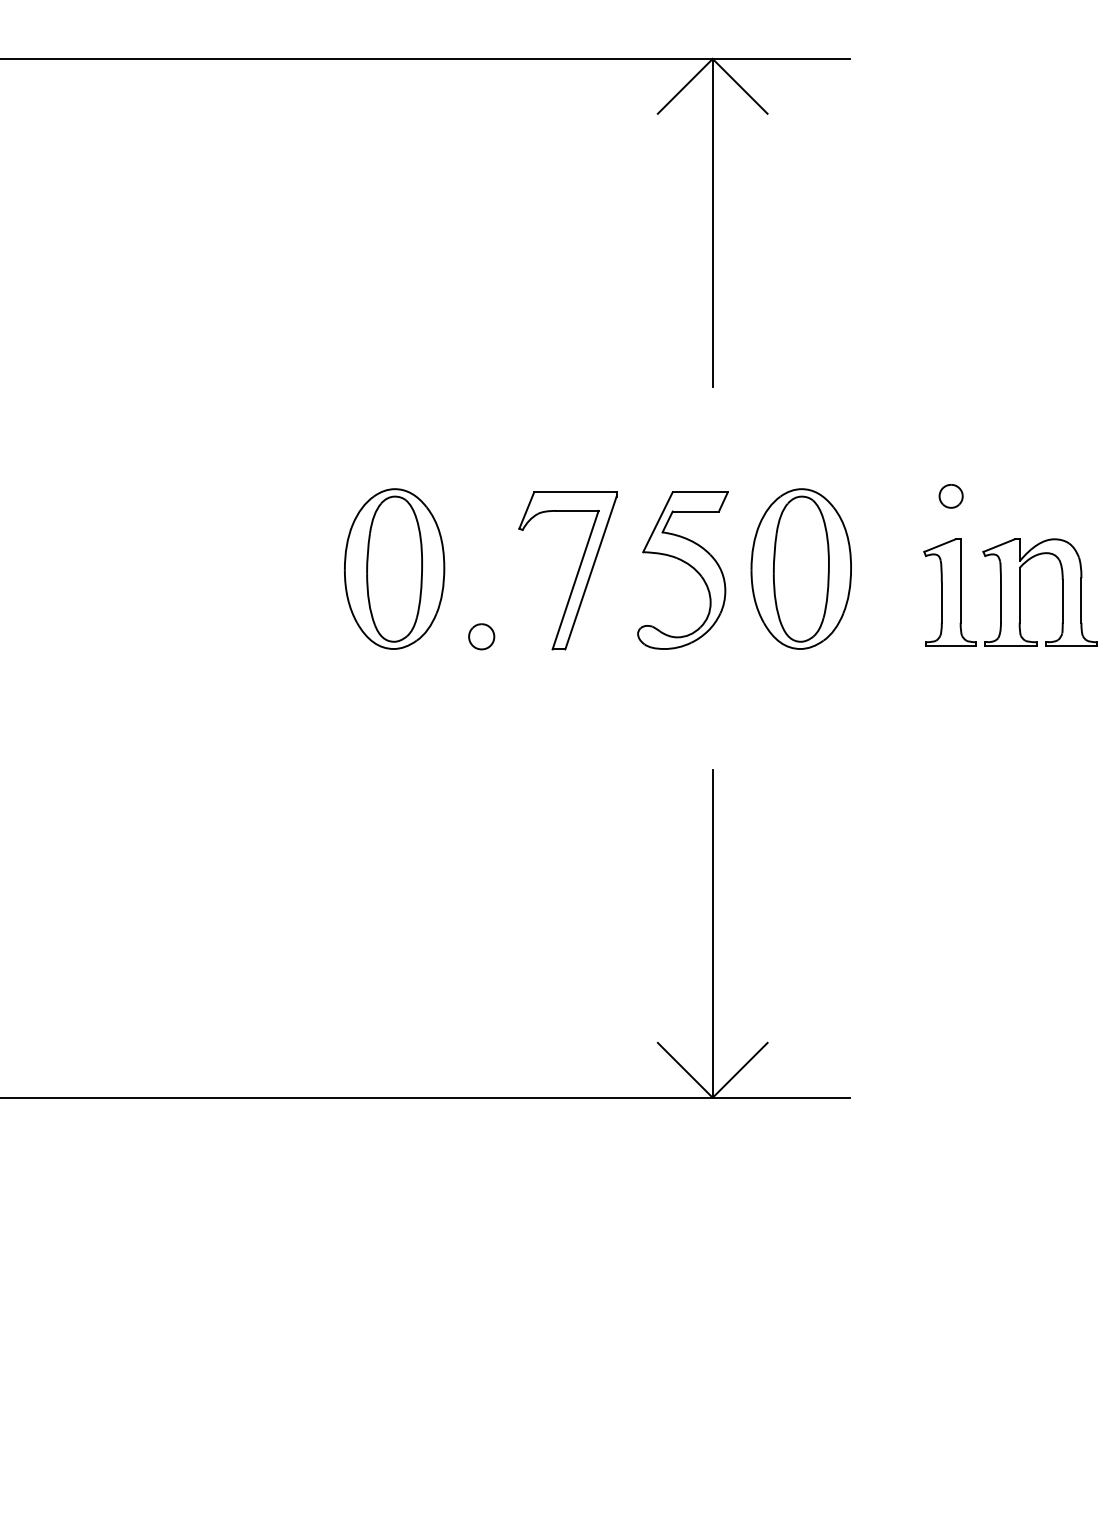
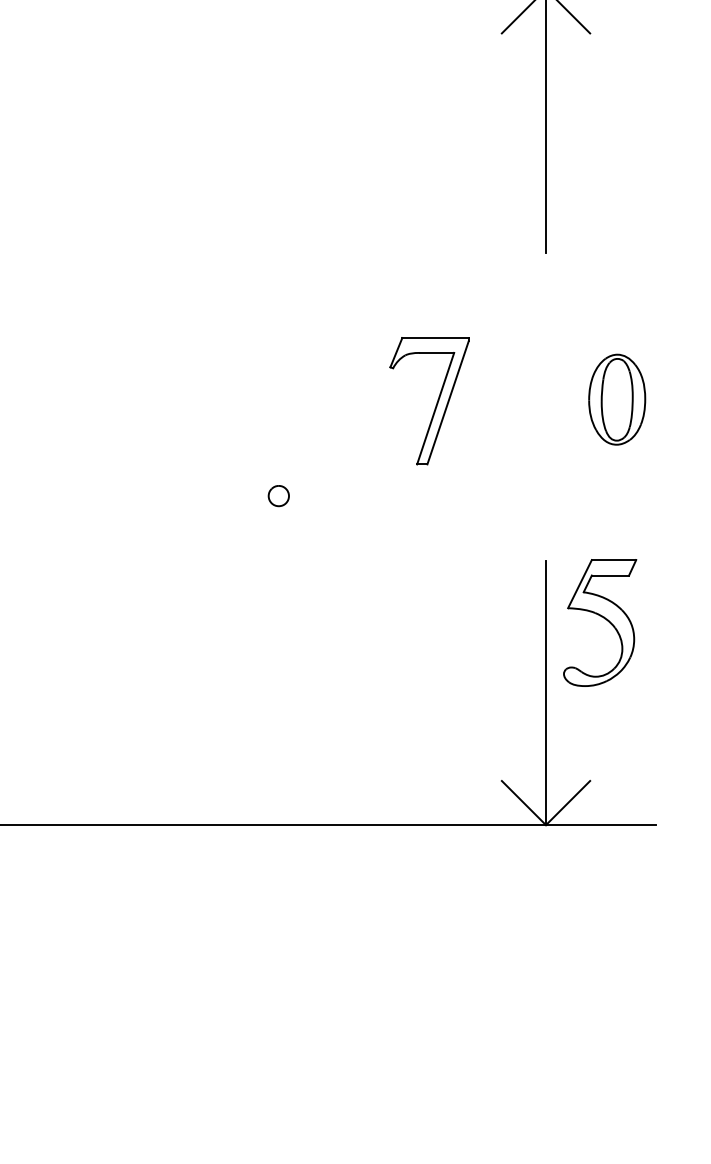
part: (686, 564) -> (602, 618), moved
part: (394, 568) -> (289, 399), removed
part: (800, 568) -> (616, 399), size x0.7
part: (481, 636) -> (278, 495), moved

